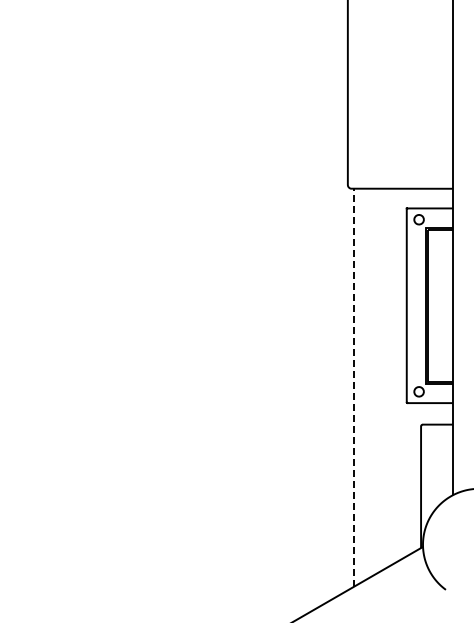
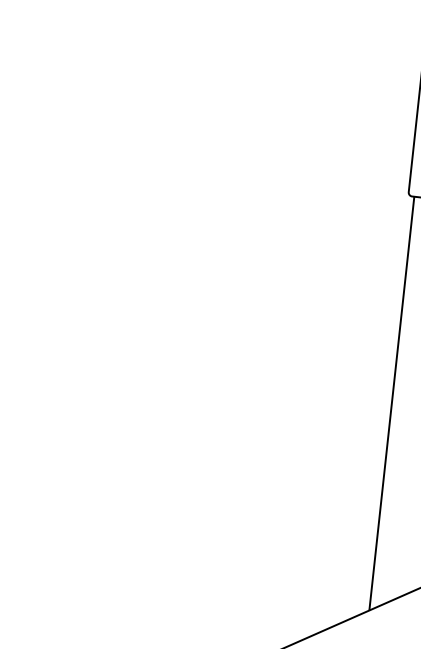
line: (353, 387) -> (391, 403), dashed -> solid

